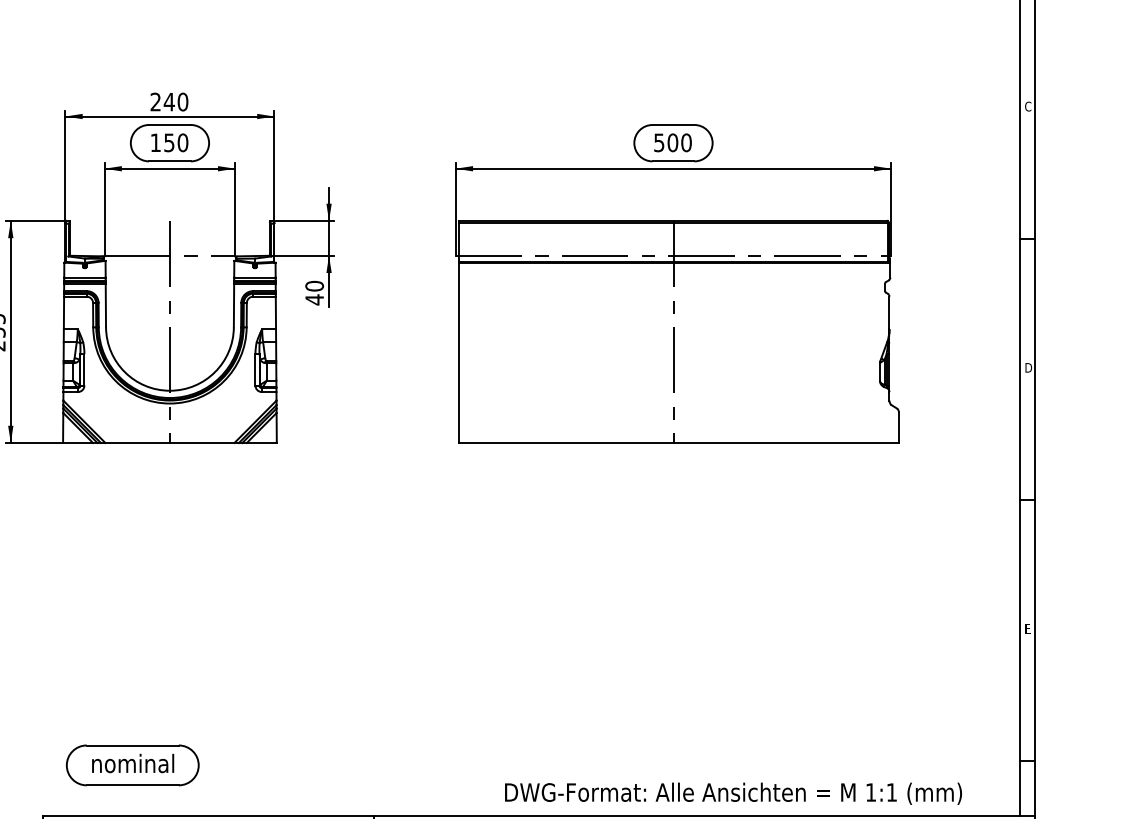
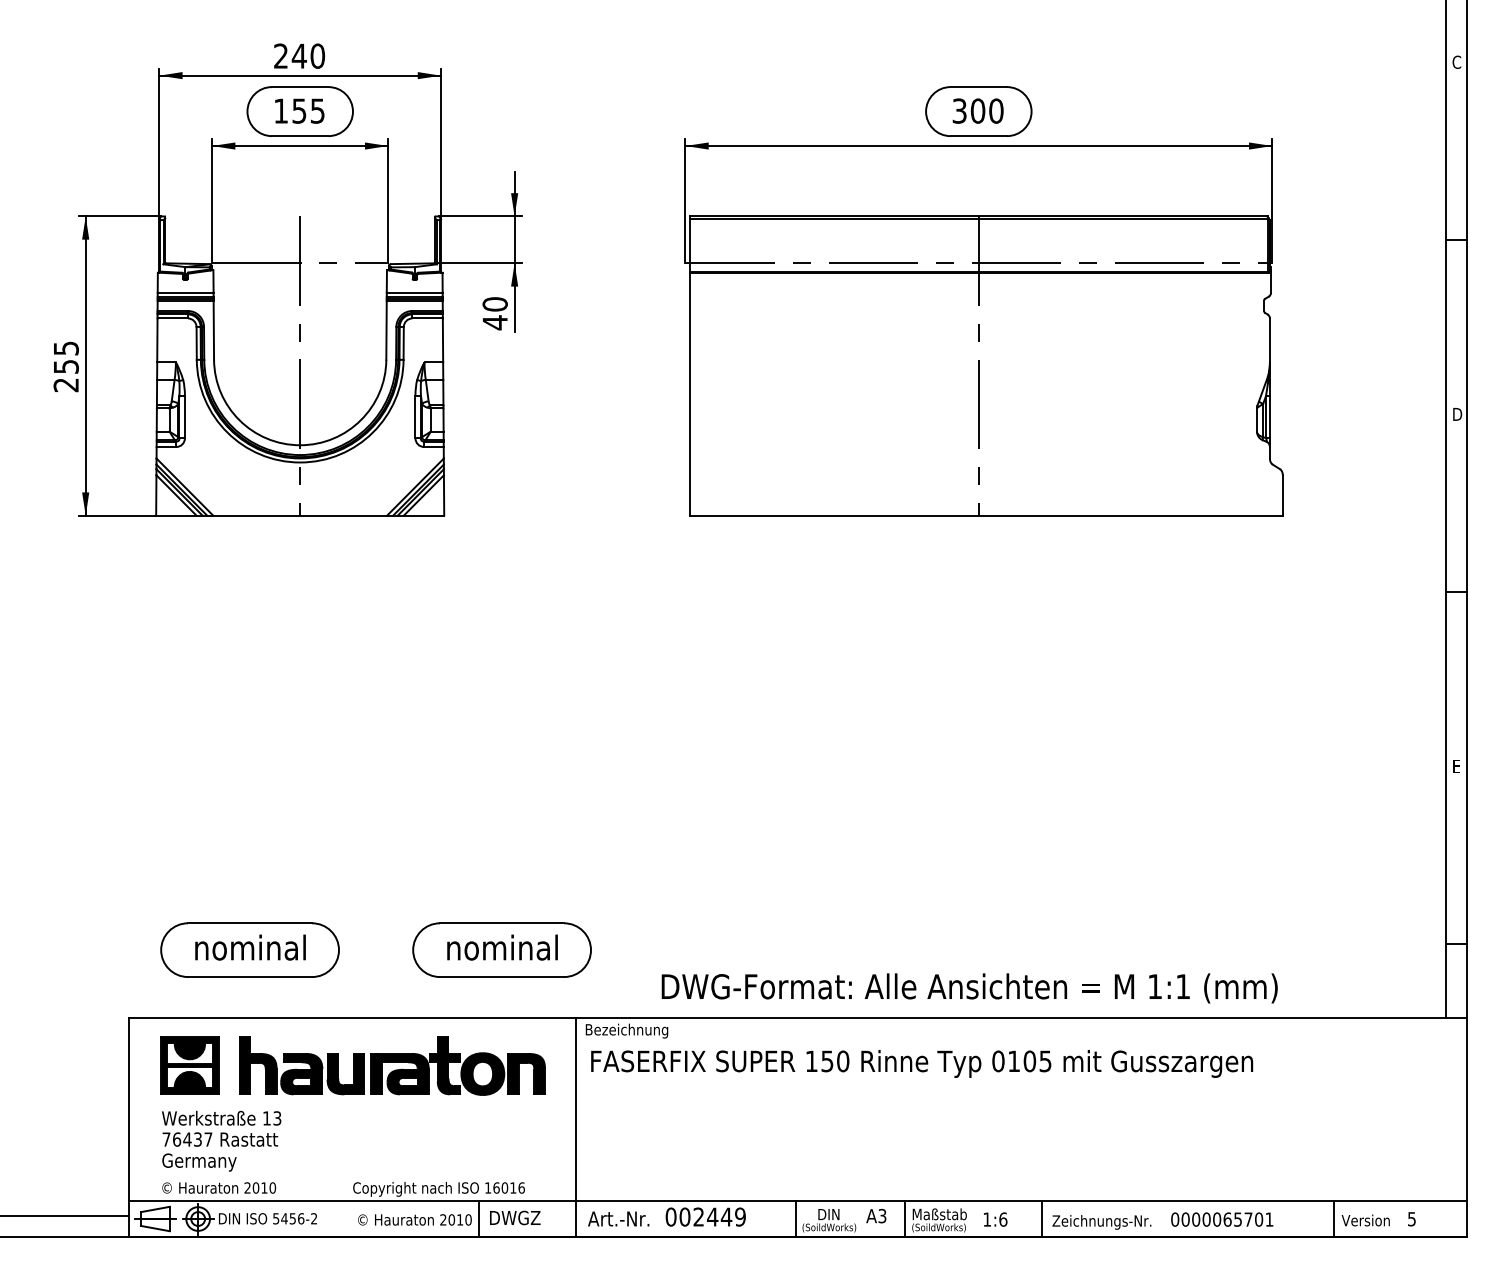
text: (182, 142) -> (317, 110), 150 -> 155
text: (659, 142) -> (959, 110), 500 -> 300
part: (319, 764) -> (501, 949), added
text: (733, 793) -> (969, 988), moved

